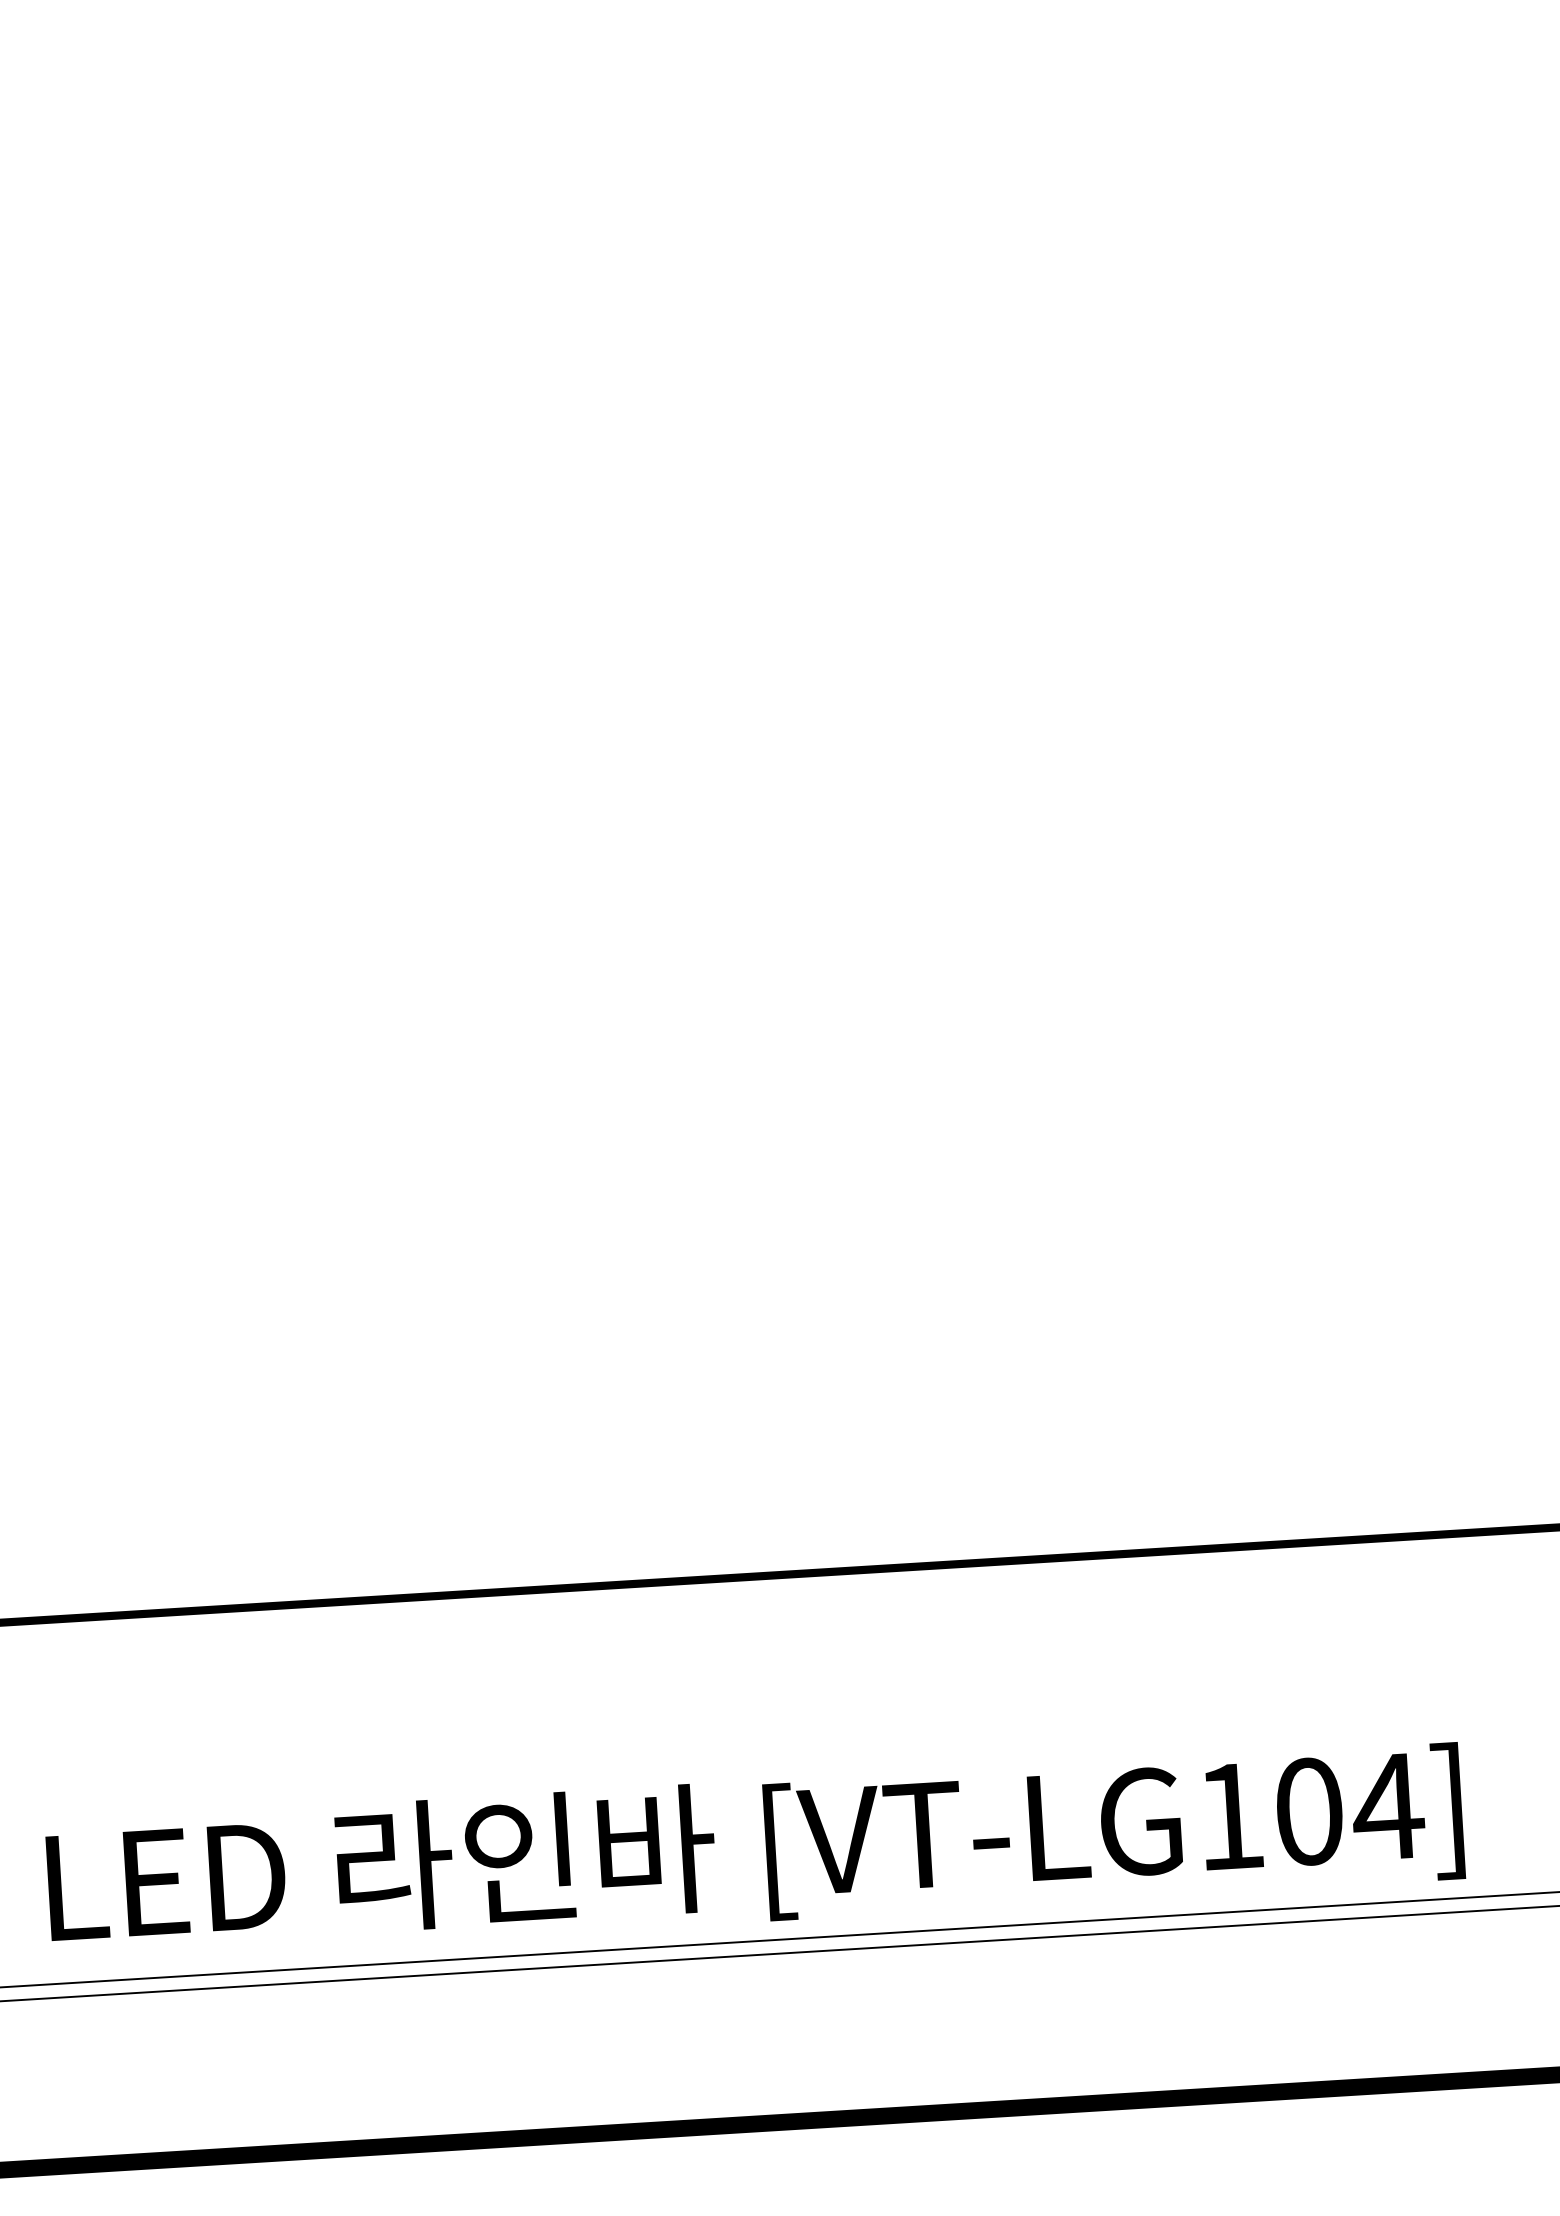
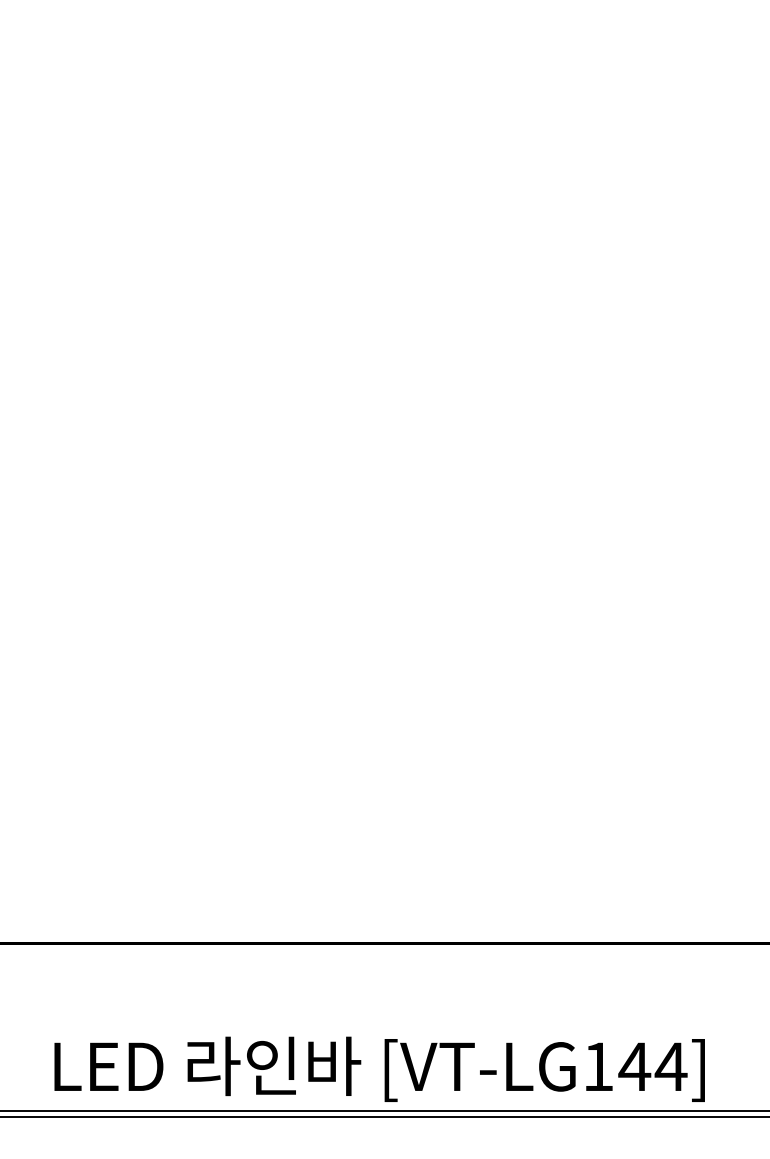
text: (1308, 1811) -> (634, 1066), [VT-LG104] -> [VT-LG144]

